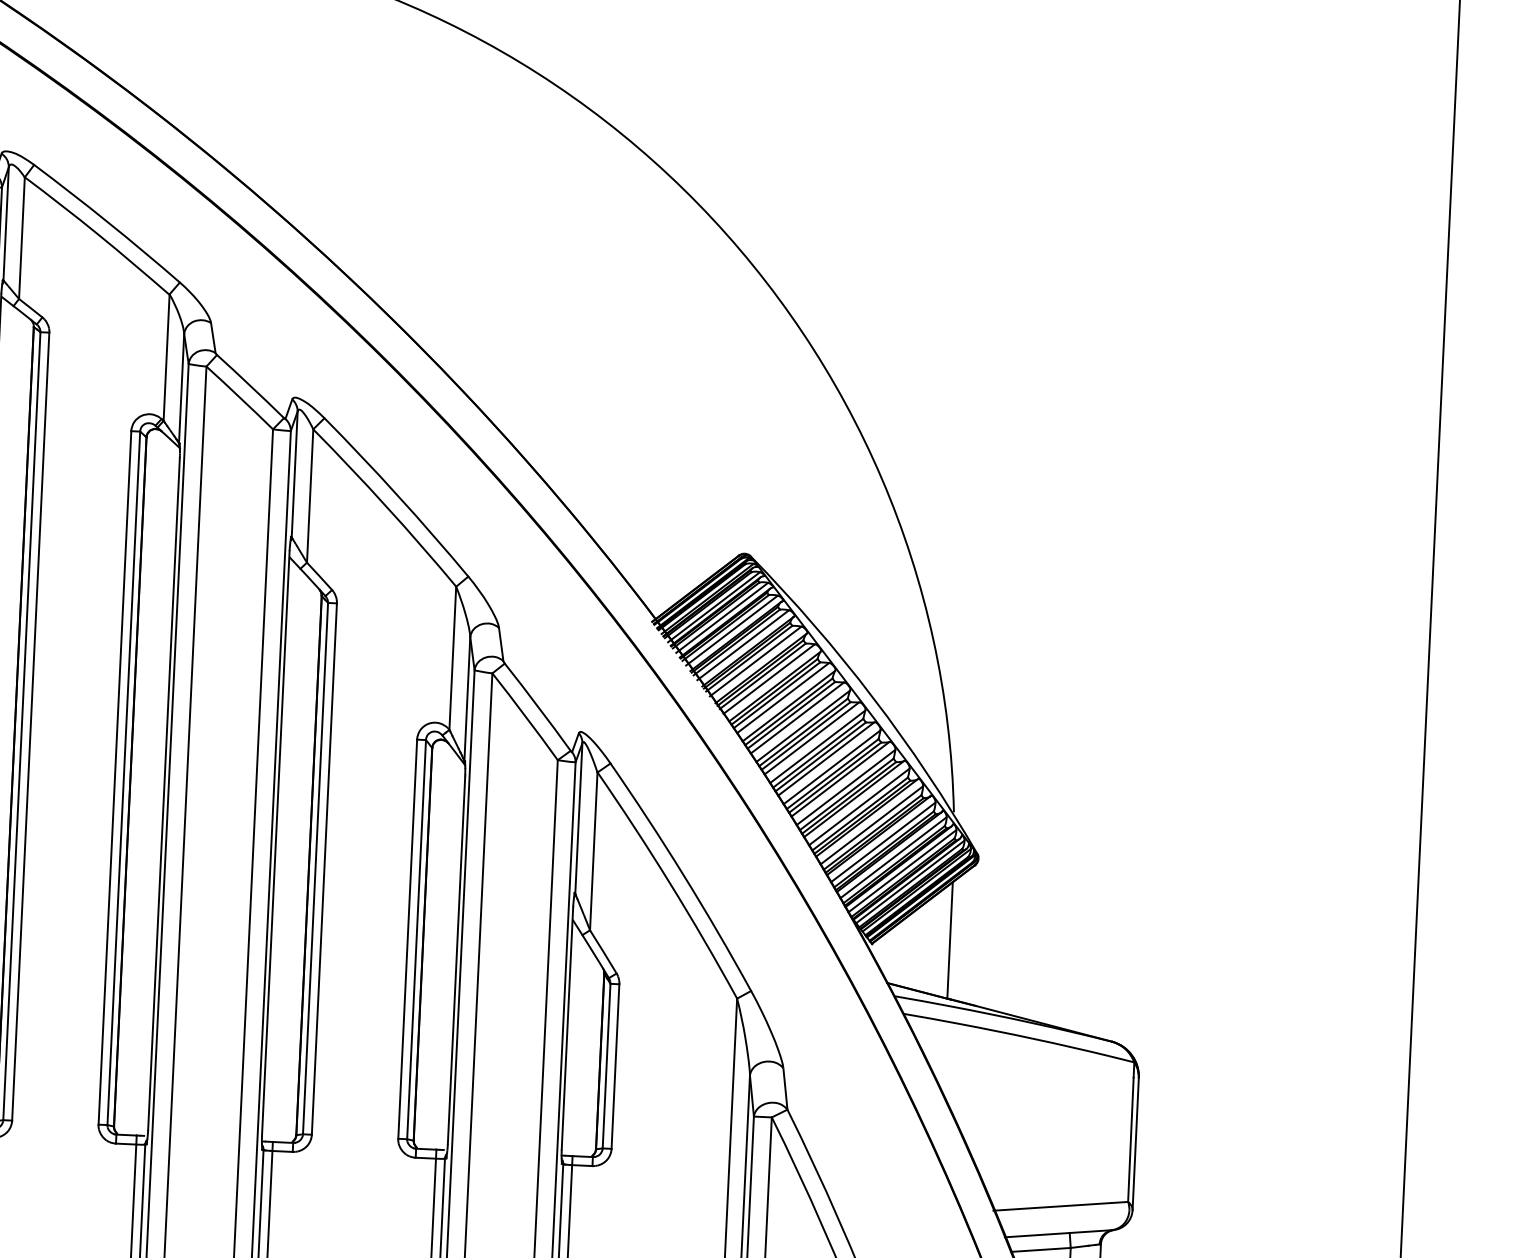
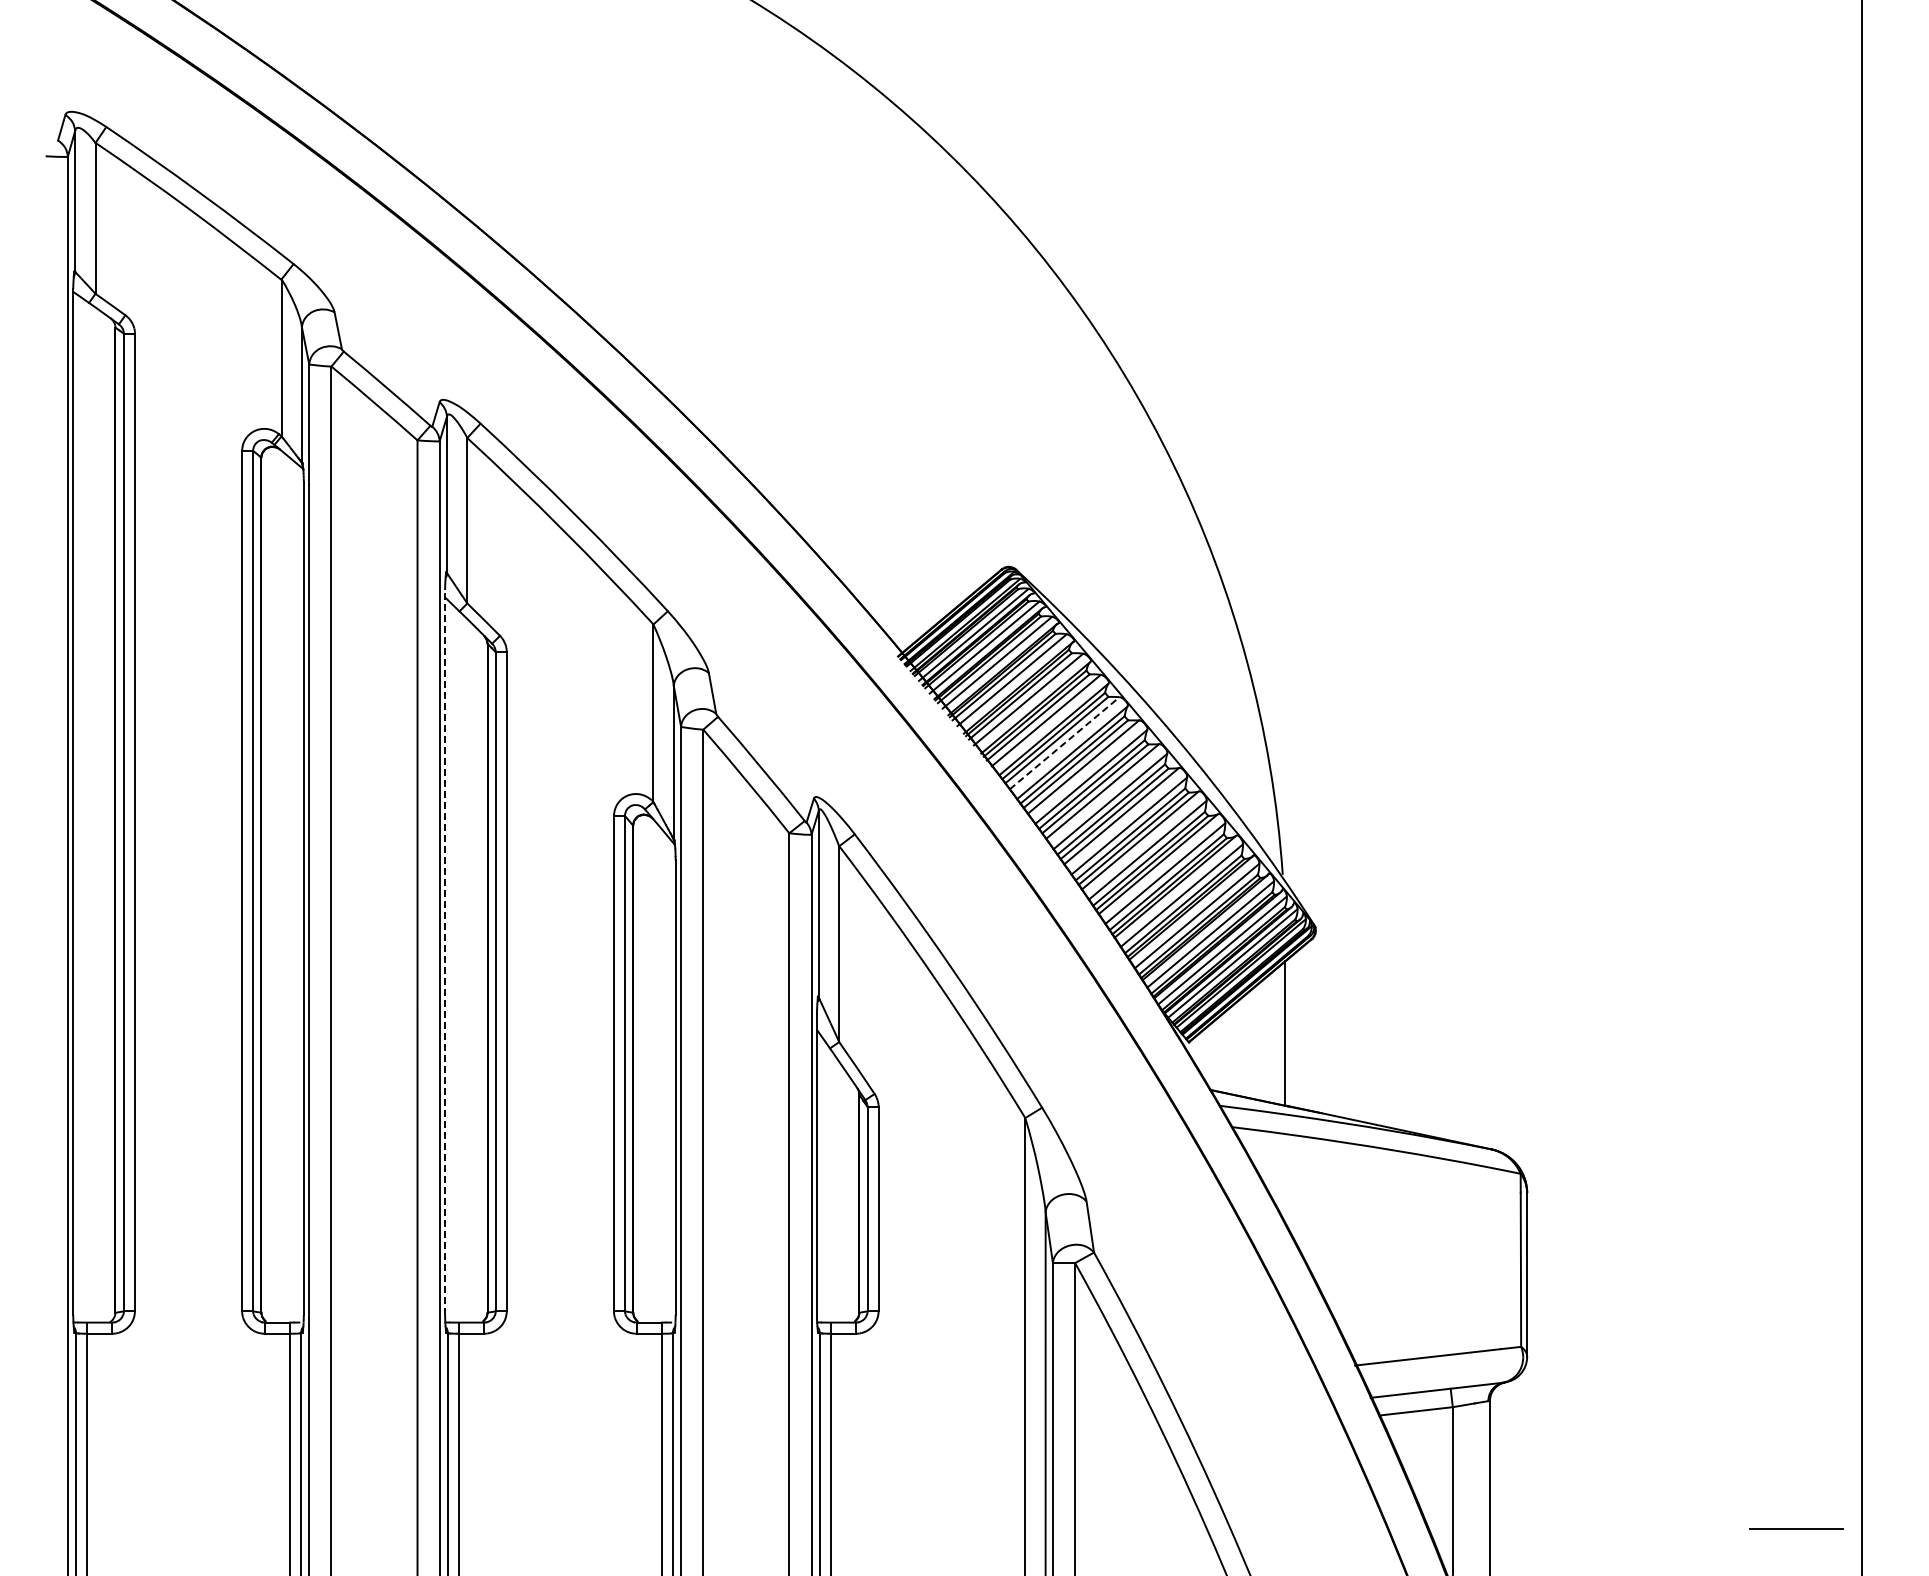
line: (782, 698) -> (1064, 743), solid -> dashed
line: (276, 843) -> (445, 952), solid -> dashed

